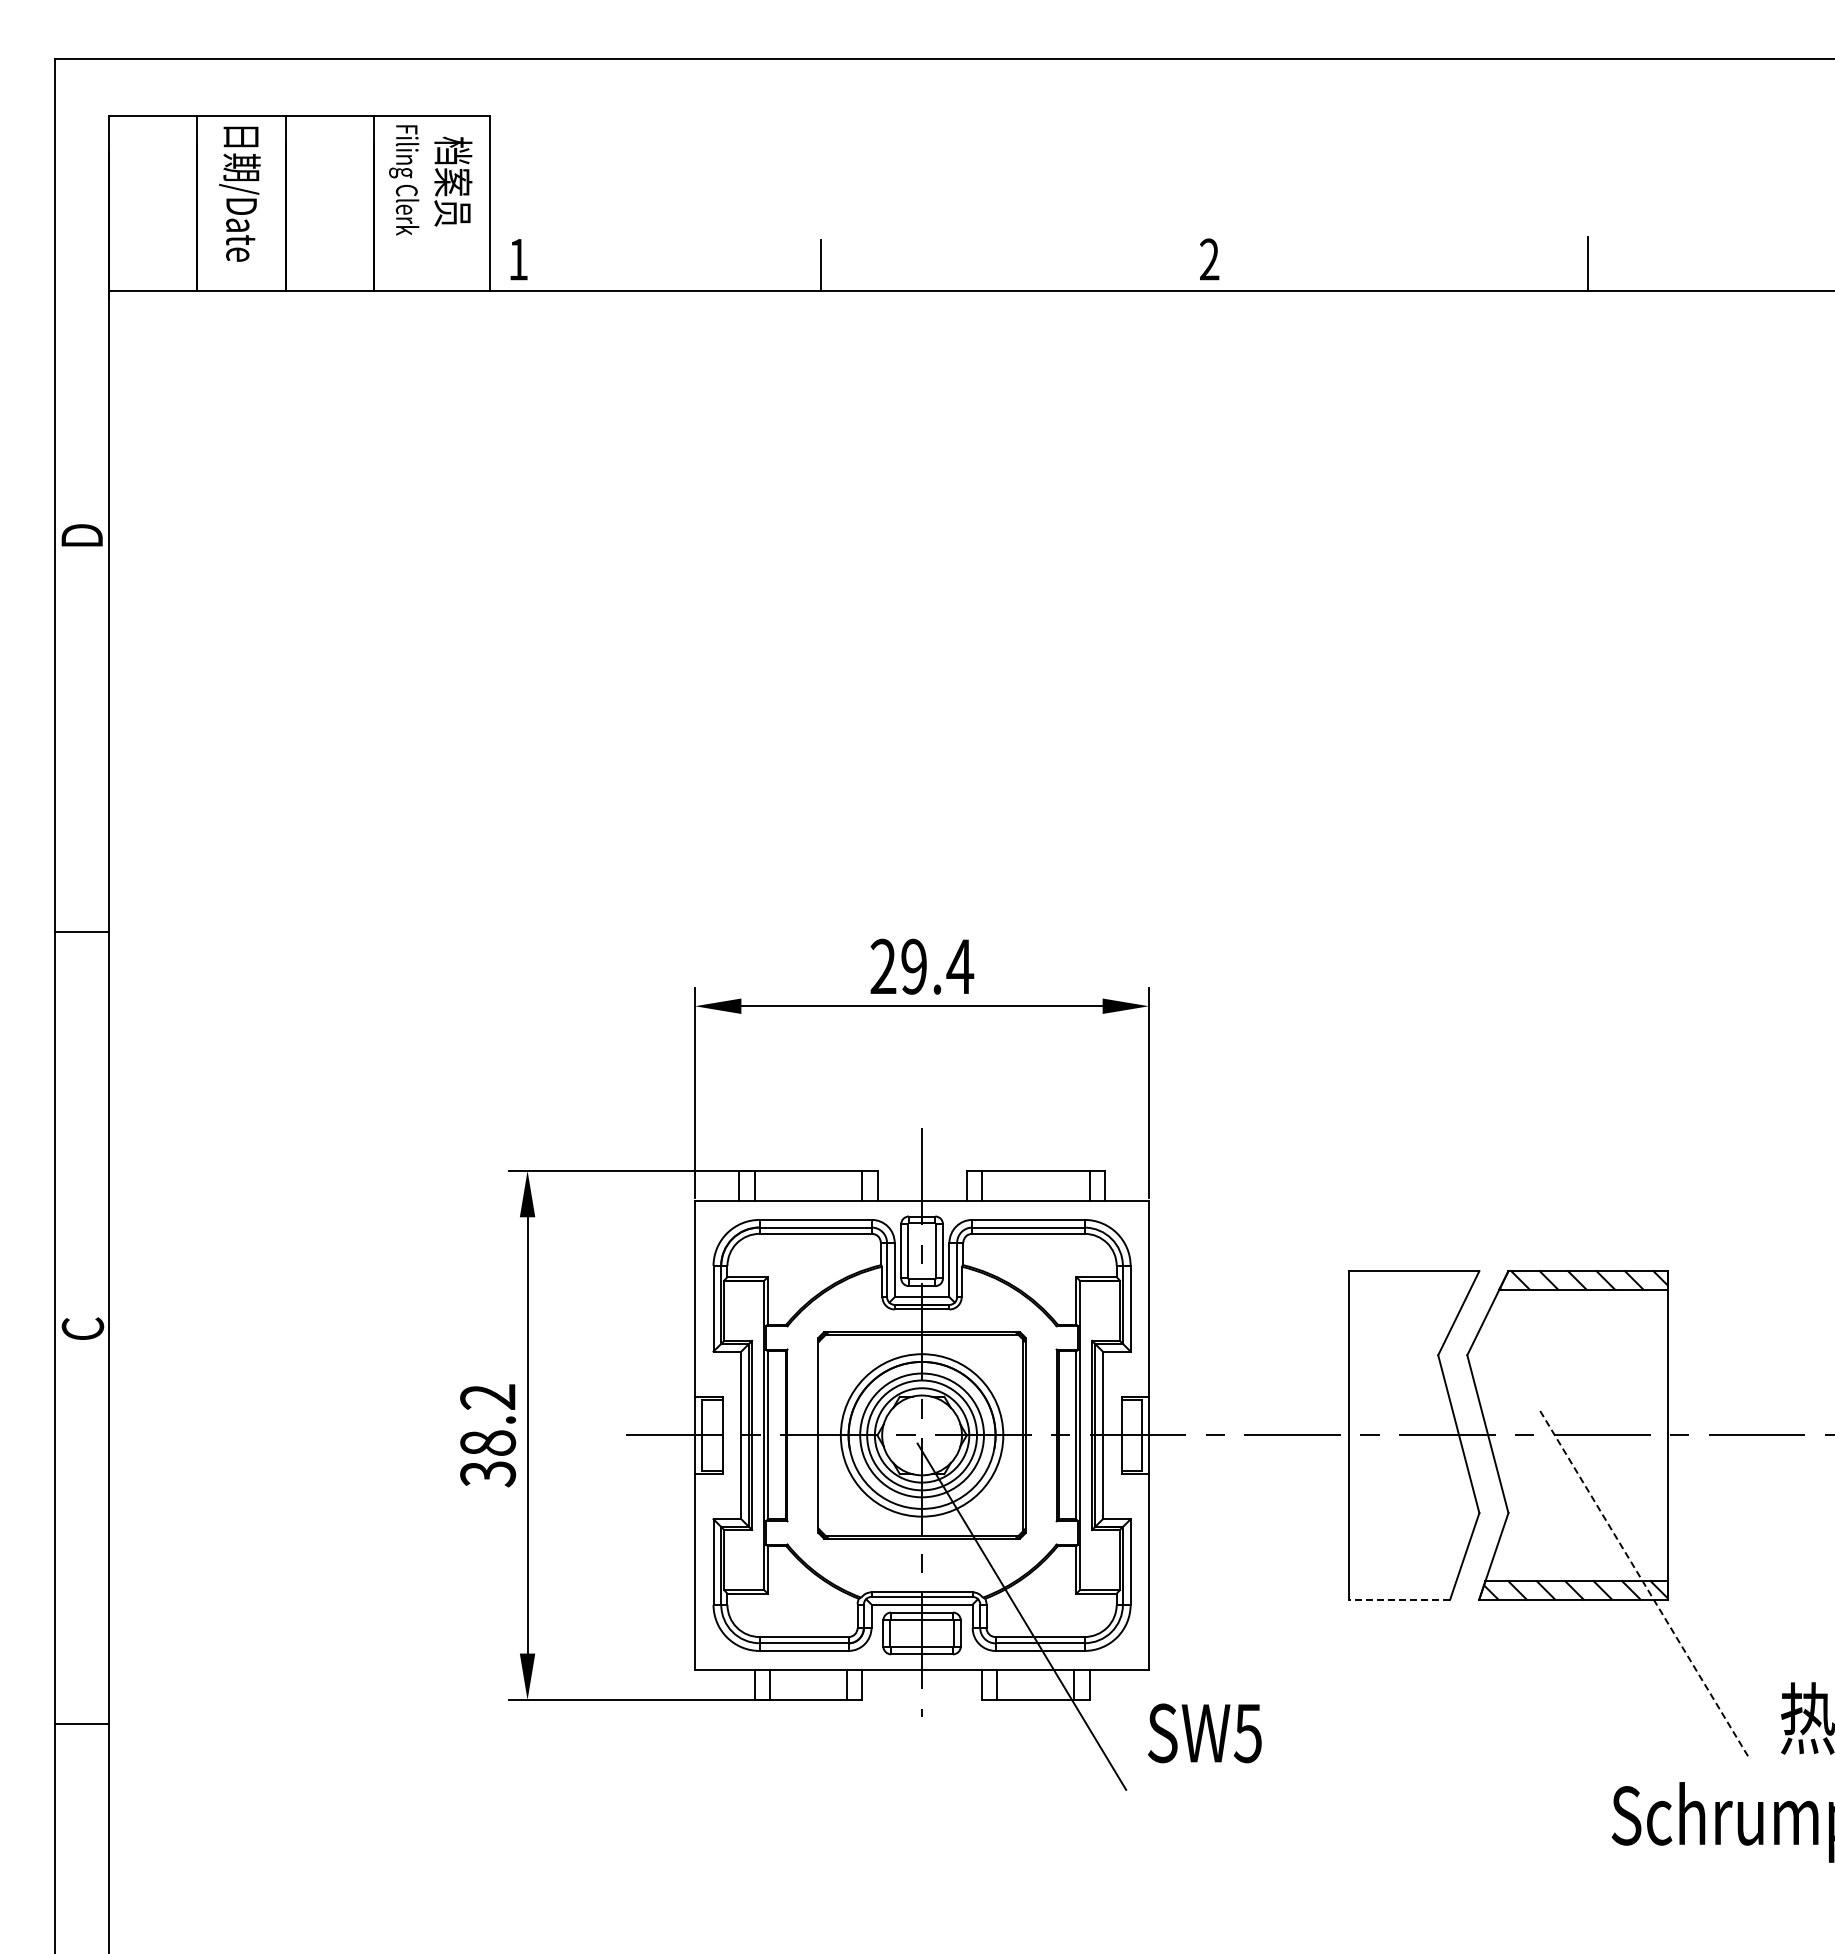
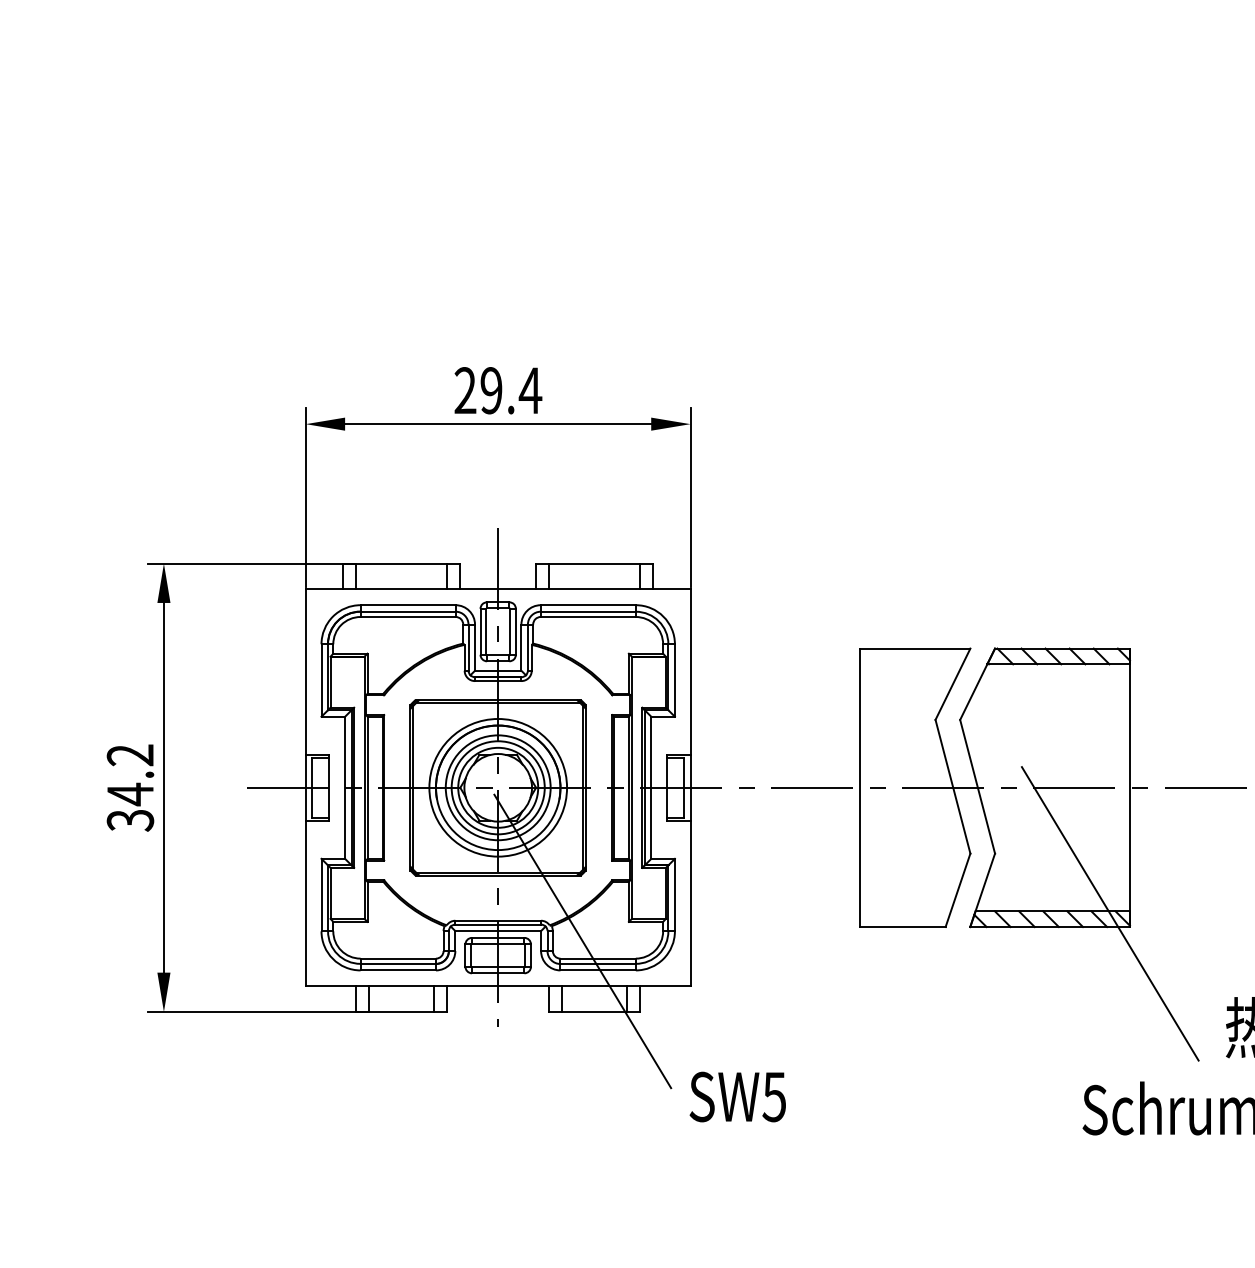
line: (821, 1435) -> (412, 787), added
text: (488, 1443) -> (130, 794), 38.2 -> 34.2
line: (1644, 1584) -> (1110, 914), dashed -> solid
line: (1399, 1599) -> (902, 926), dashed -> solid
text: (1204, 1733) -> (737, 1097), moved

